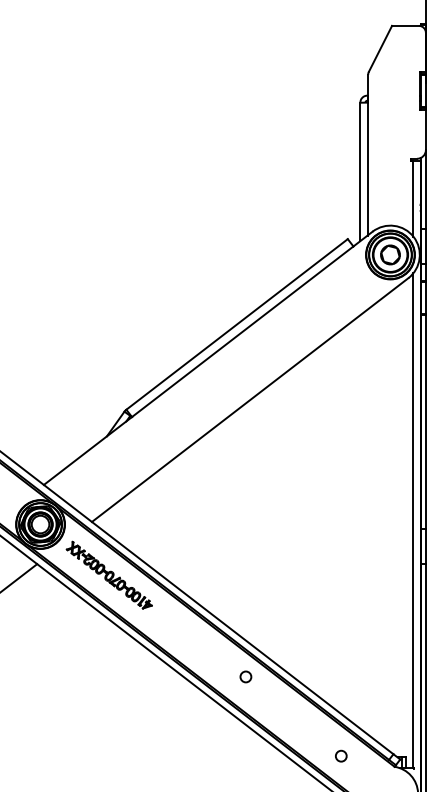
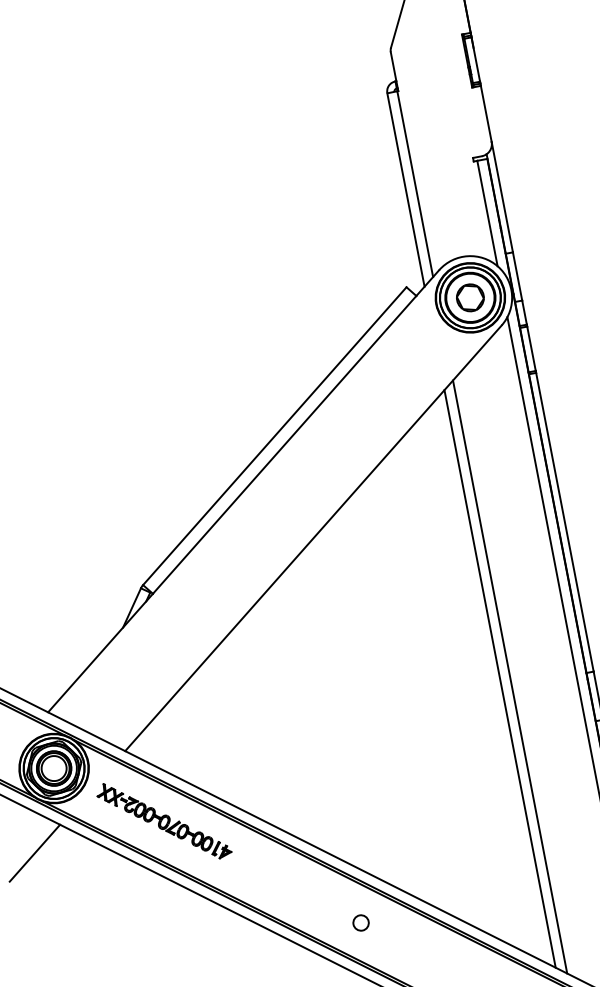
line: (360, 521) -> (500, 678), added
line: (367, 521) -> (509, 676), added
circle: (245, 676) -> (360, 922), moved

